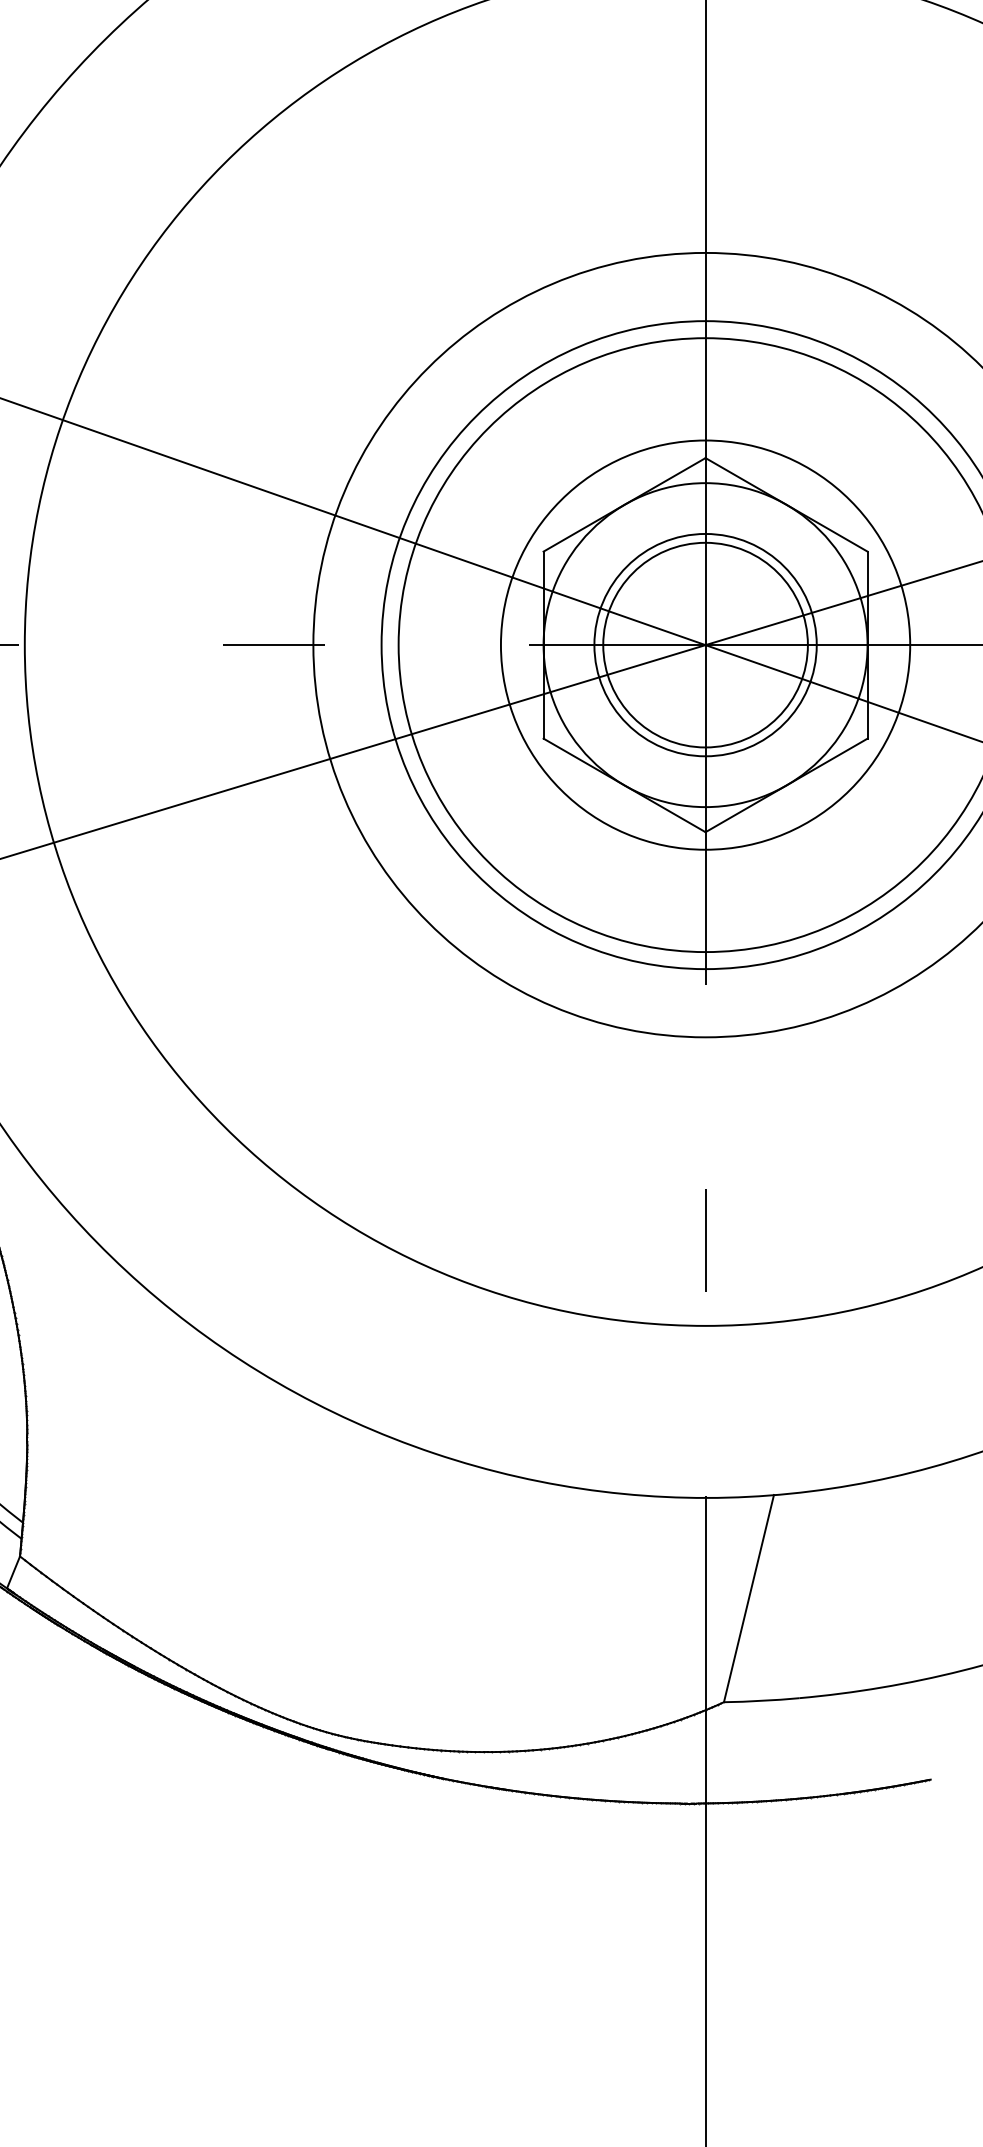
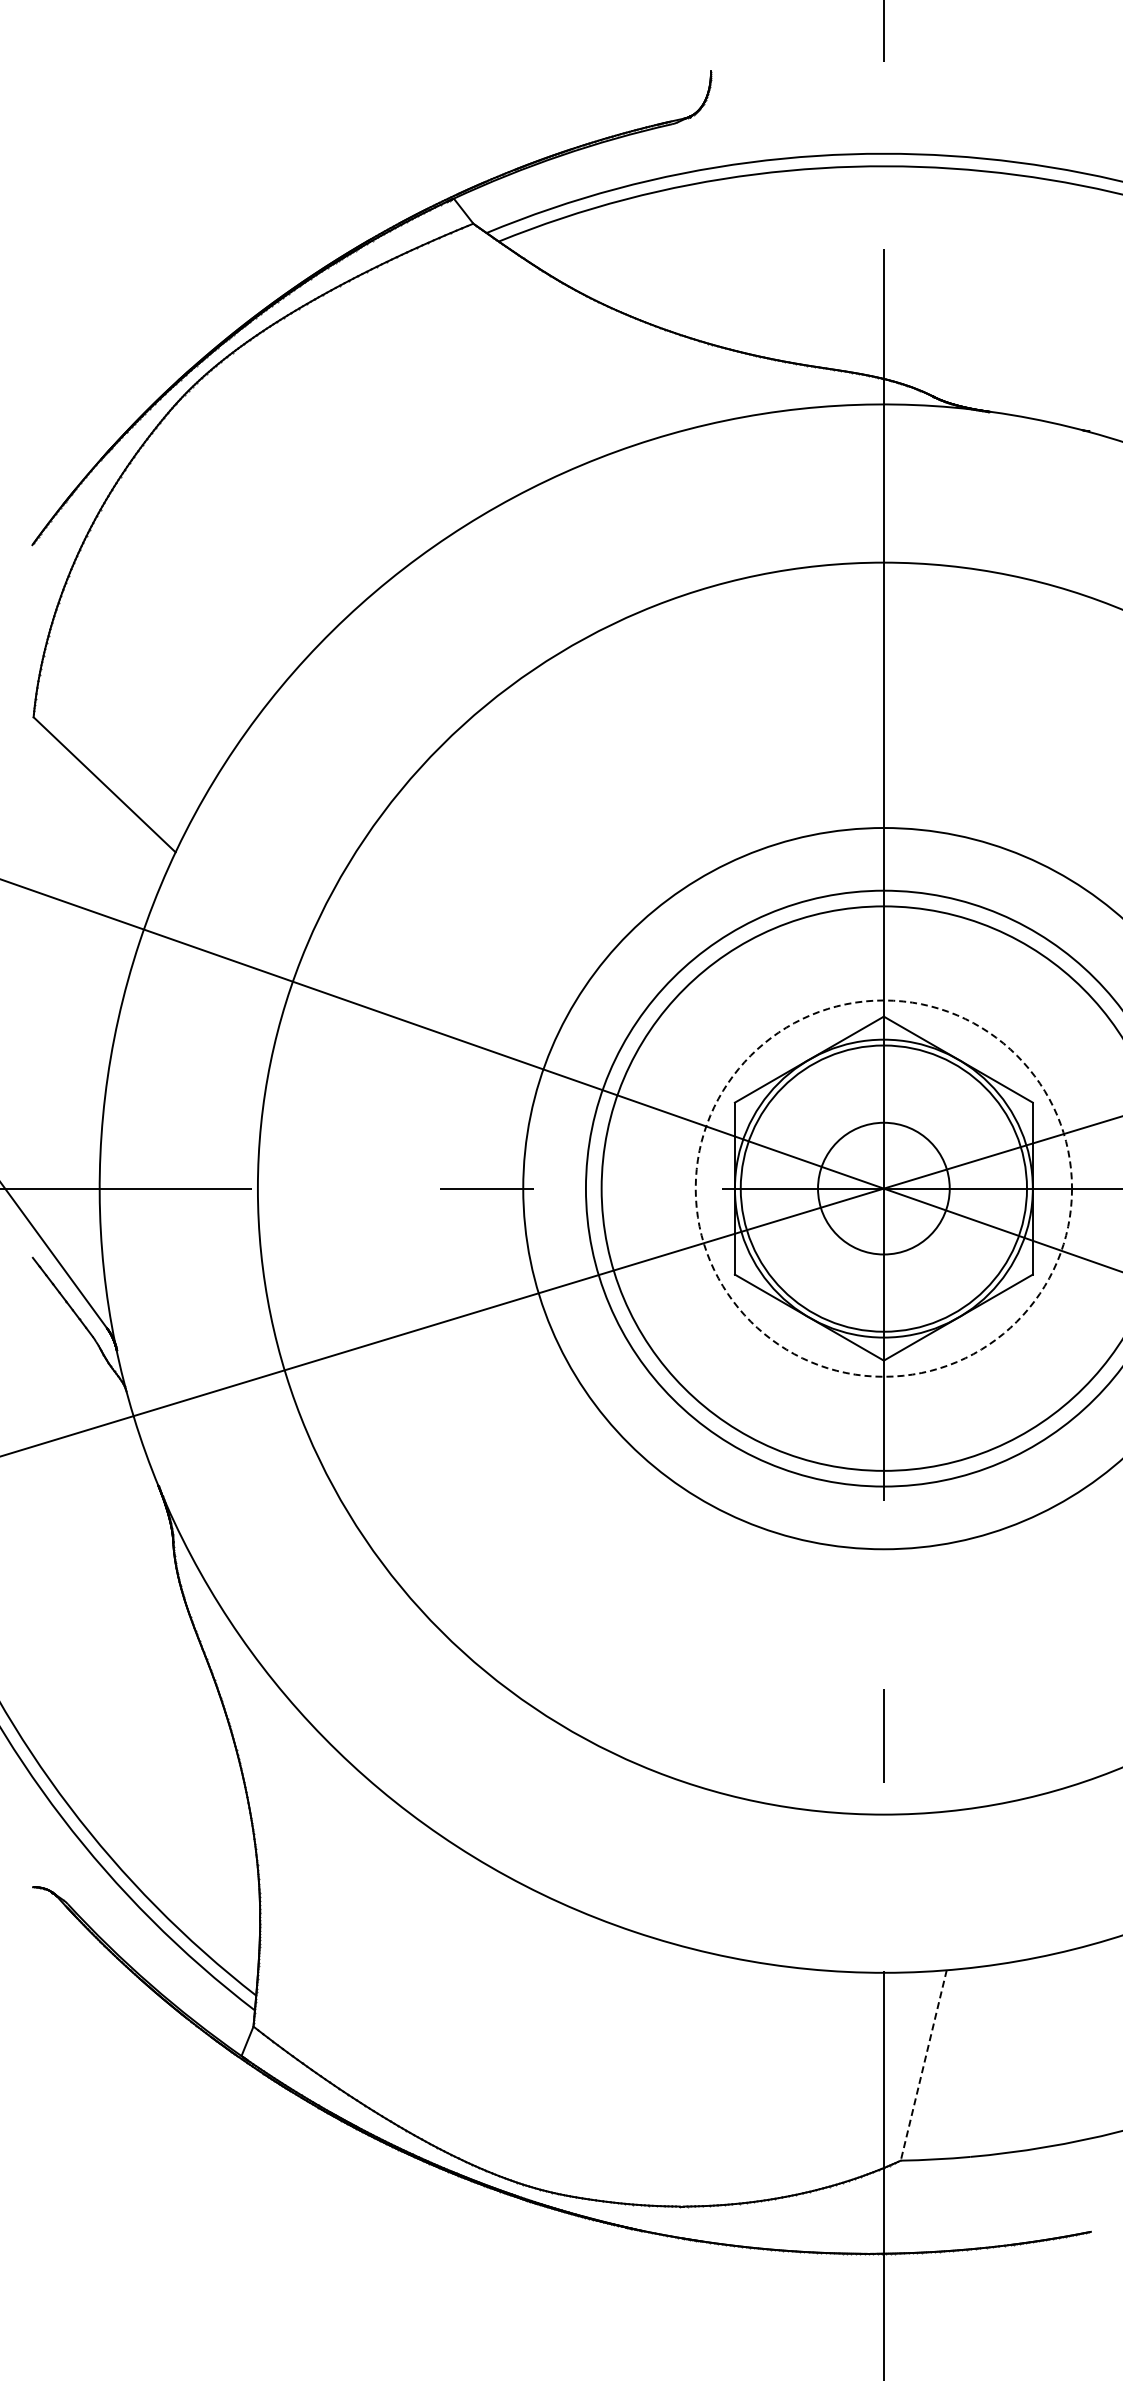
circle: (705, 644) -> (883, 1188), size x0.7
circle: (705, 644) -> (883, 1188), size x1.4
circle: (705, 644) -> (883, 1188), solid -> dashed
line: (748, 1598) -> (923, 2065), solid -> dashed

